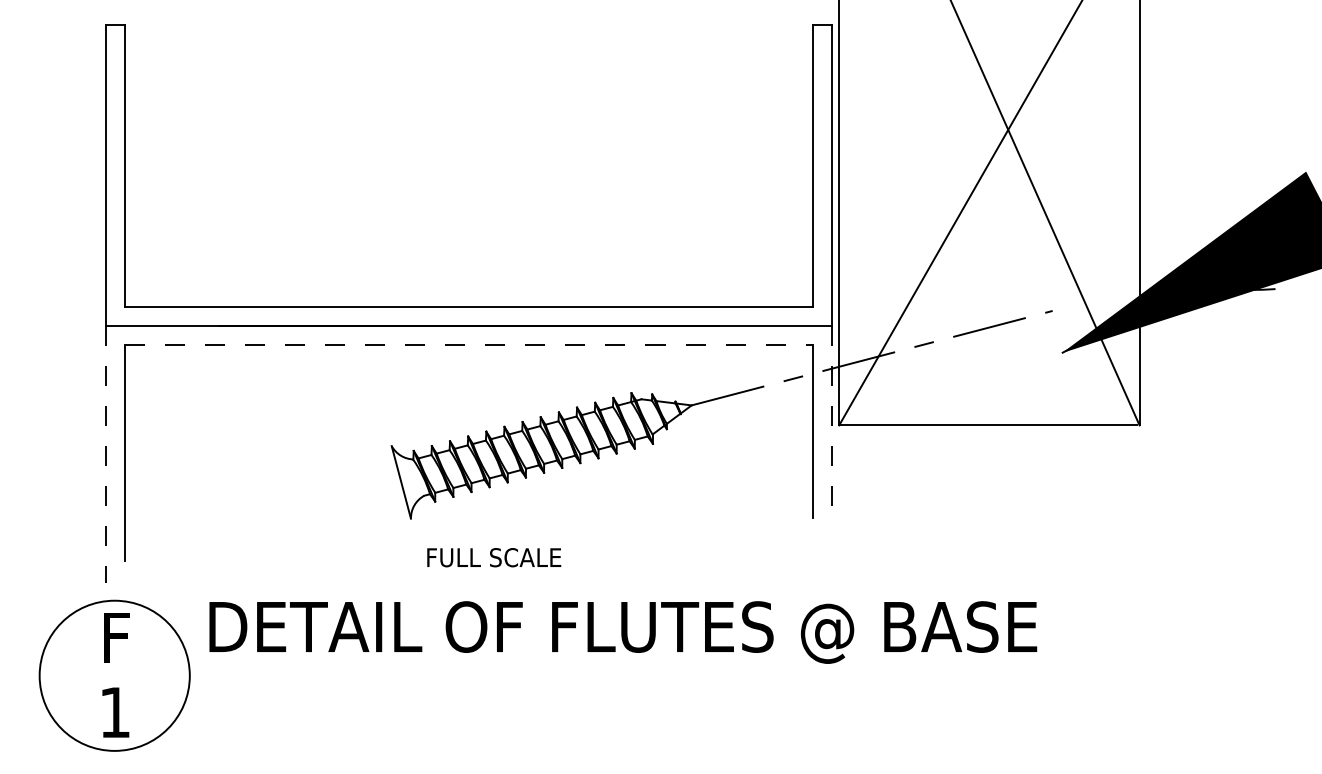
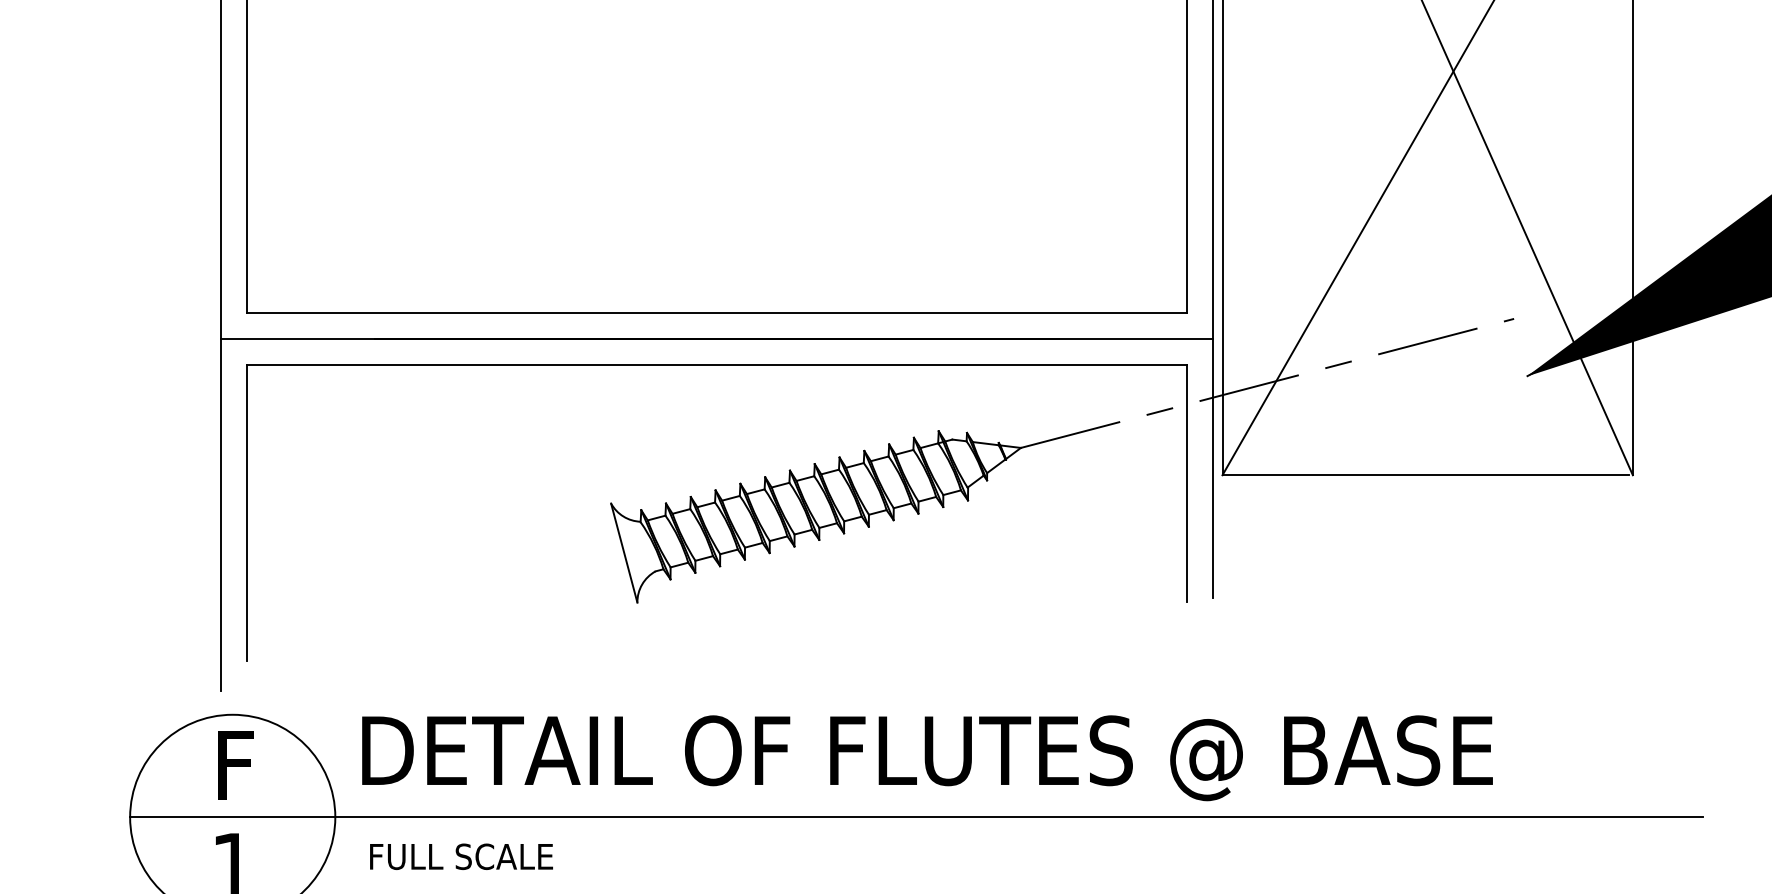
line: (469, 344) -> (717, 364), dashed -> solid
line: (831, 420) -> (1211, 468), dashed -> solid
line: (106, 454) -> (221, 515), dashed -> solid
text: (494, 557) -> (461, 856), moved
line: (615, 675) -> (916, 816), added

